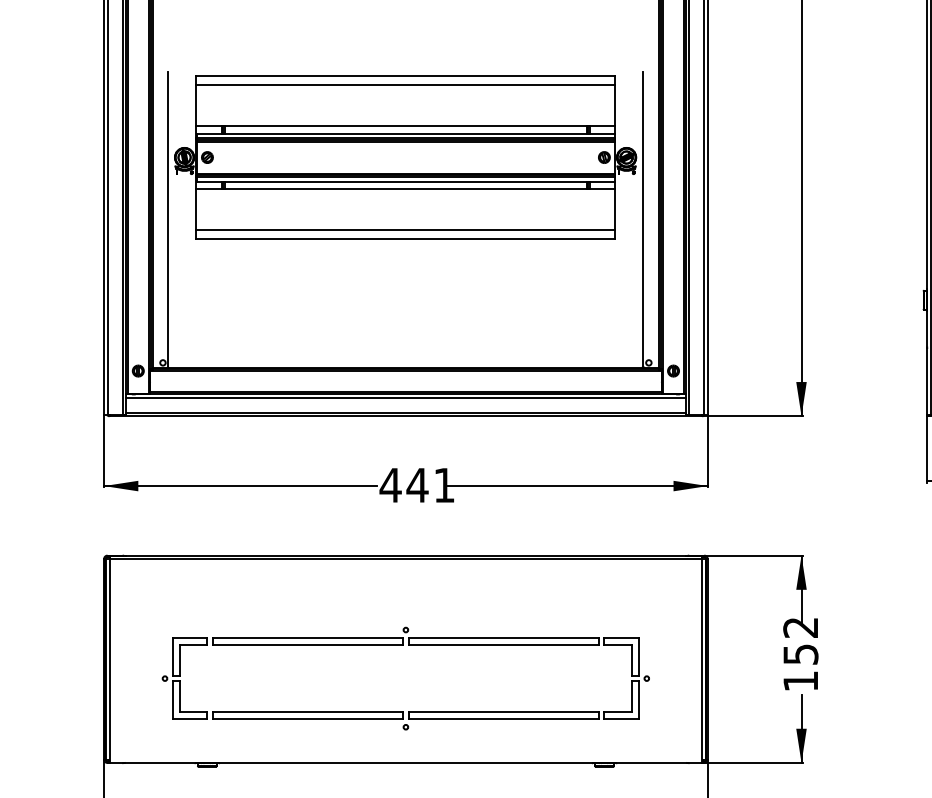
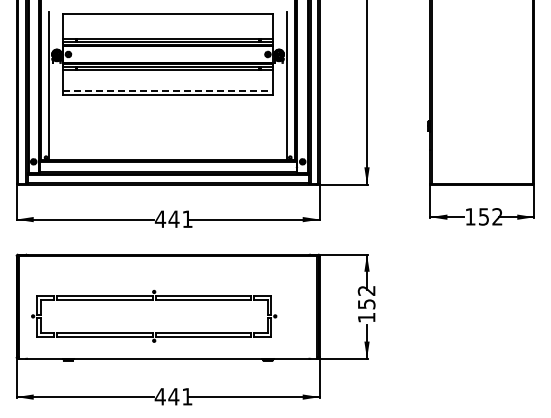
line: (404, 85) -> (167, 18), removed
line: (406, 229) -> (168, 90), solid -> dashed
part: (404, 647) -> (153, 300), moved

